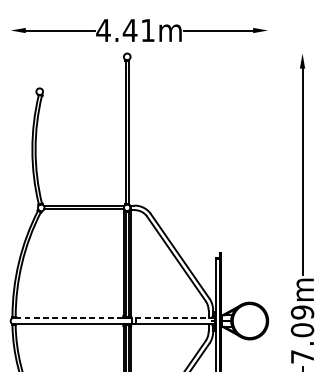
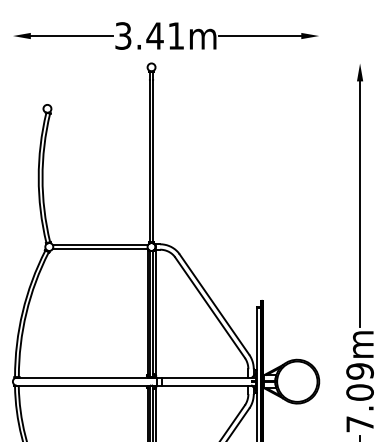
text: (103, 30) -> (123, 35), 4.41m -> 3.41m
line: (114, 317) -> (136, 377), dashed -> solid

